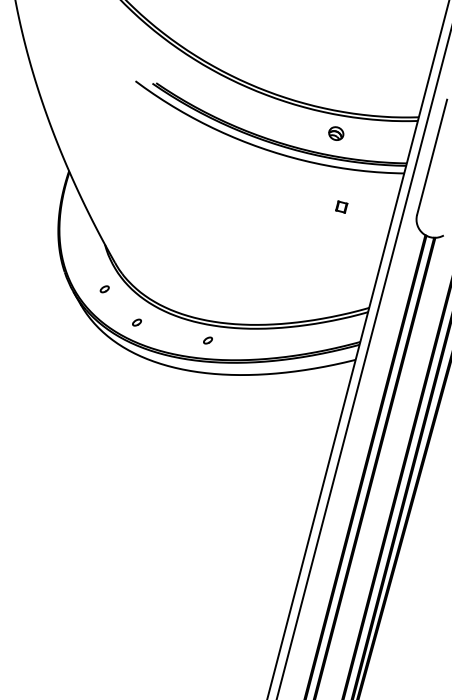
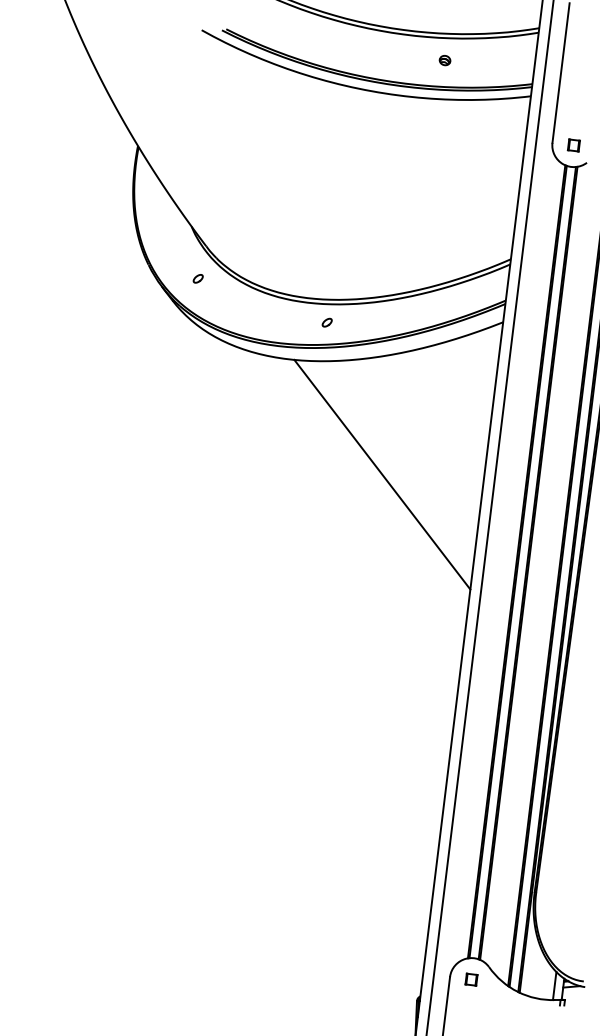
part: (335, 133) -> (444, 60), size x0.62
part: (341, 207) -> (573, 145), moved
part: (136, 322) -> (240, 312), removed
line: (237, 474) -> (382, 474), added

